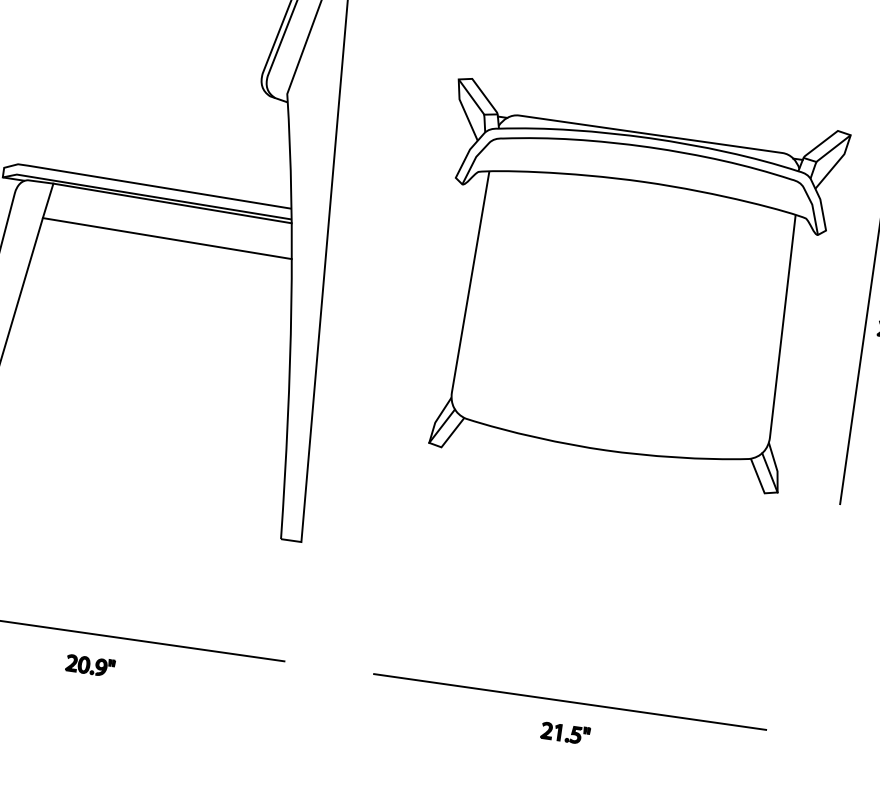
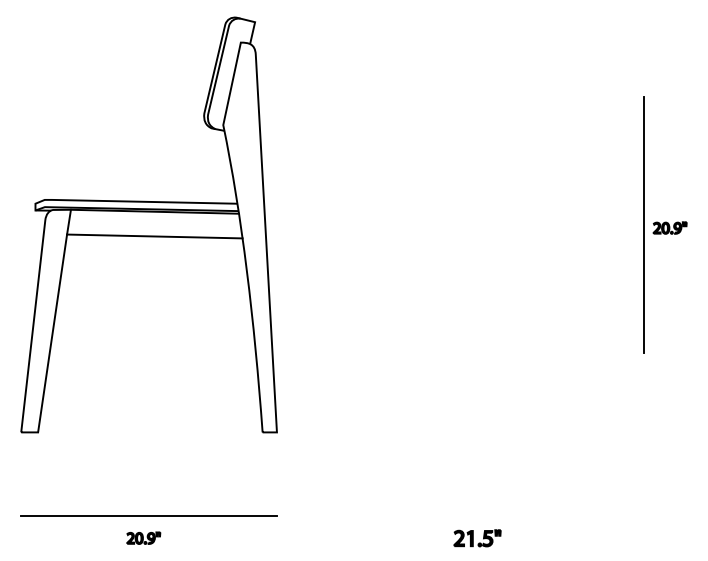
part: (628, 286) -> (477, 224), removed
line: (569, 702) -> (477, 516), removed
part: (565, 732) -> (477, 537), size x1.4

